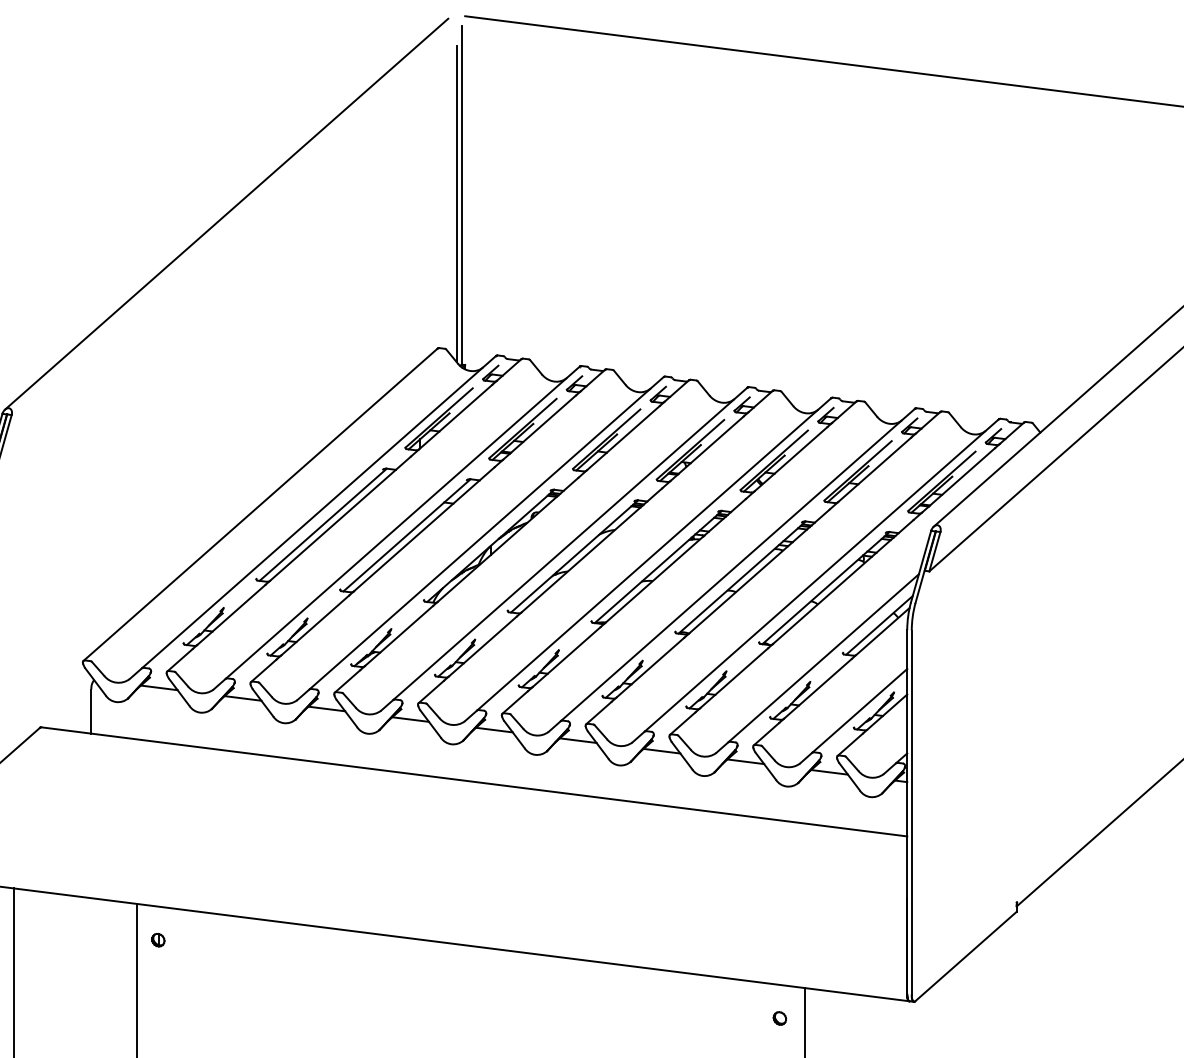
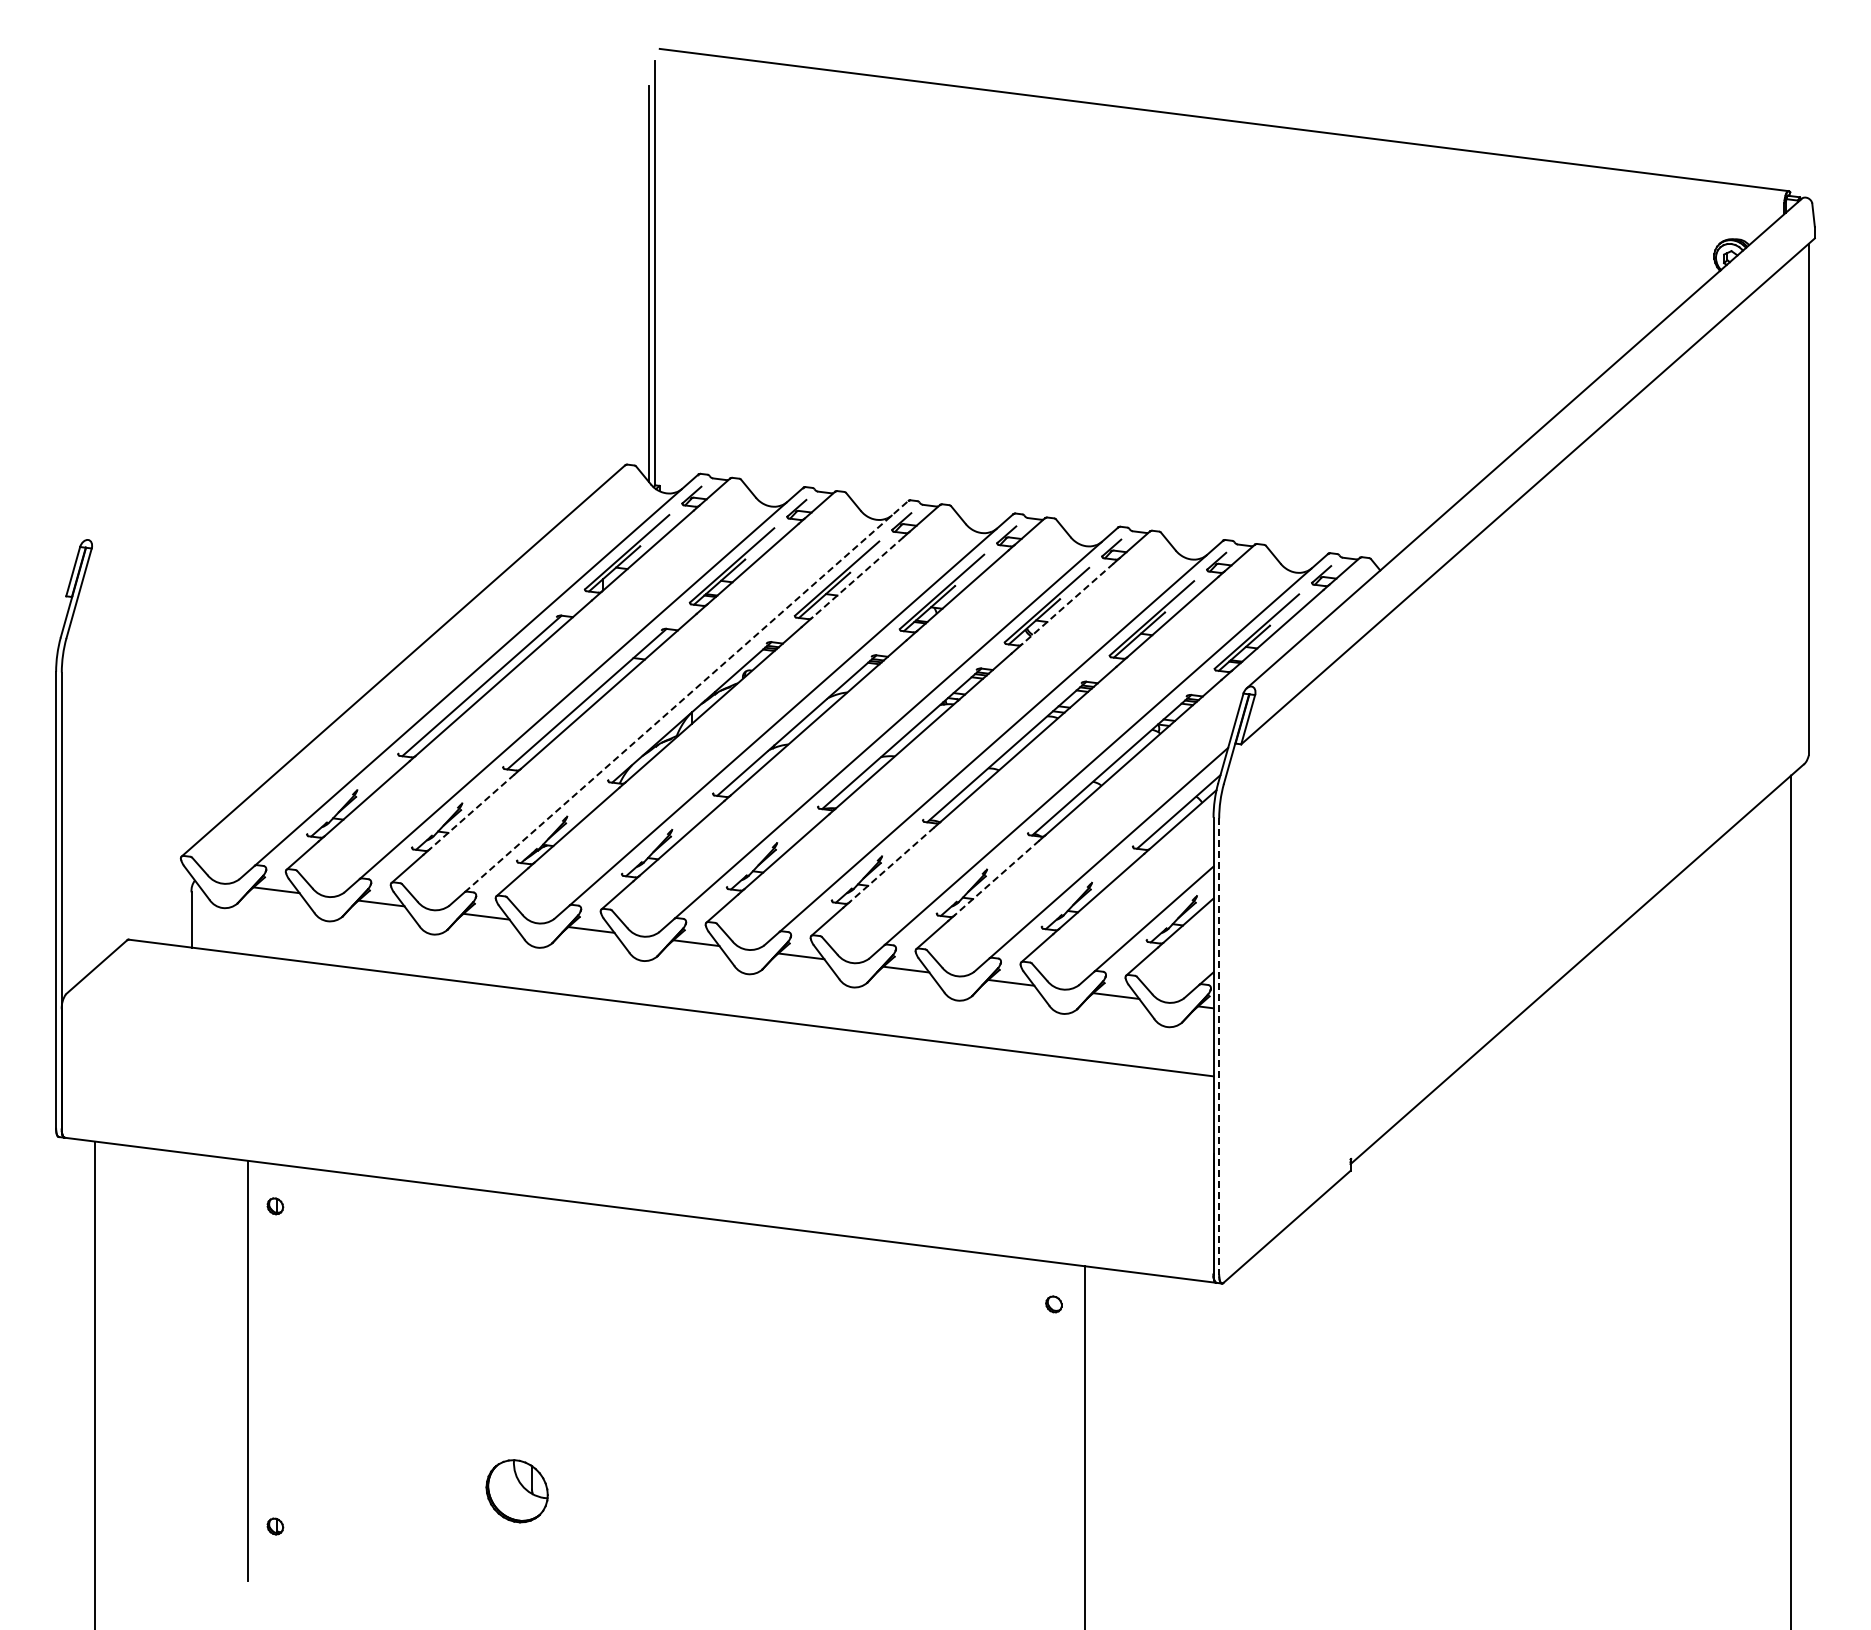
line: (226, 213) -> (360, 296), removed
line: (623, 438) -> (858, 577), solid -> dashed
line: (790, 458) -> (1067, 603), solid -> dashed
line: (486, 533) -> (686, 696), solid -> dashed
line: (315, 625) -> (472, 811), solid -> dashed
line: (650, 667) -> (891, 864), solid -> dashed
line: (733, 678) -> (996, 878), solid -> dashed
line: (912, 813) -> (1219, 1047), solid -> dashed

